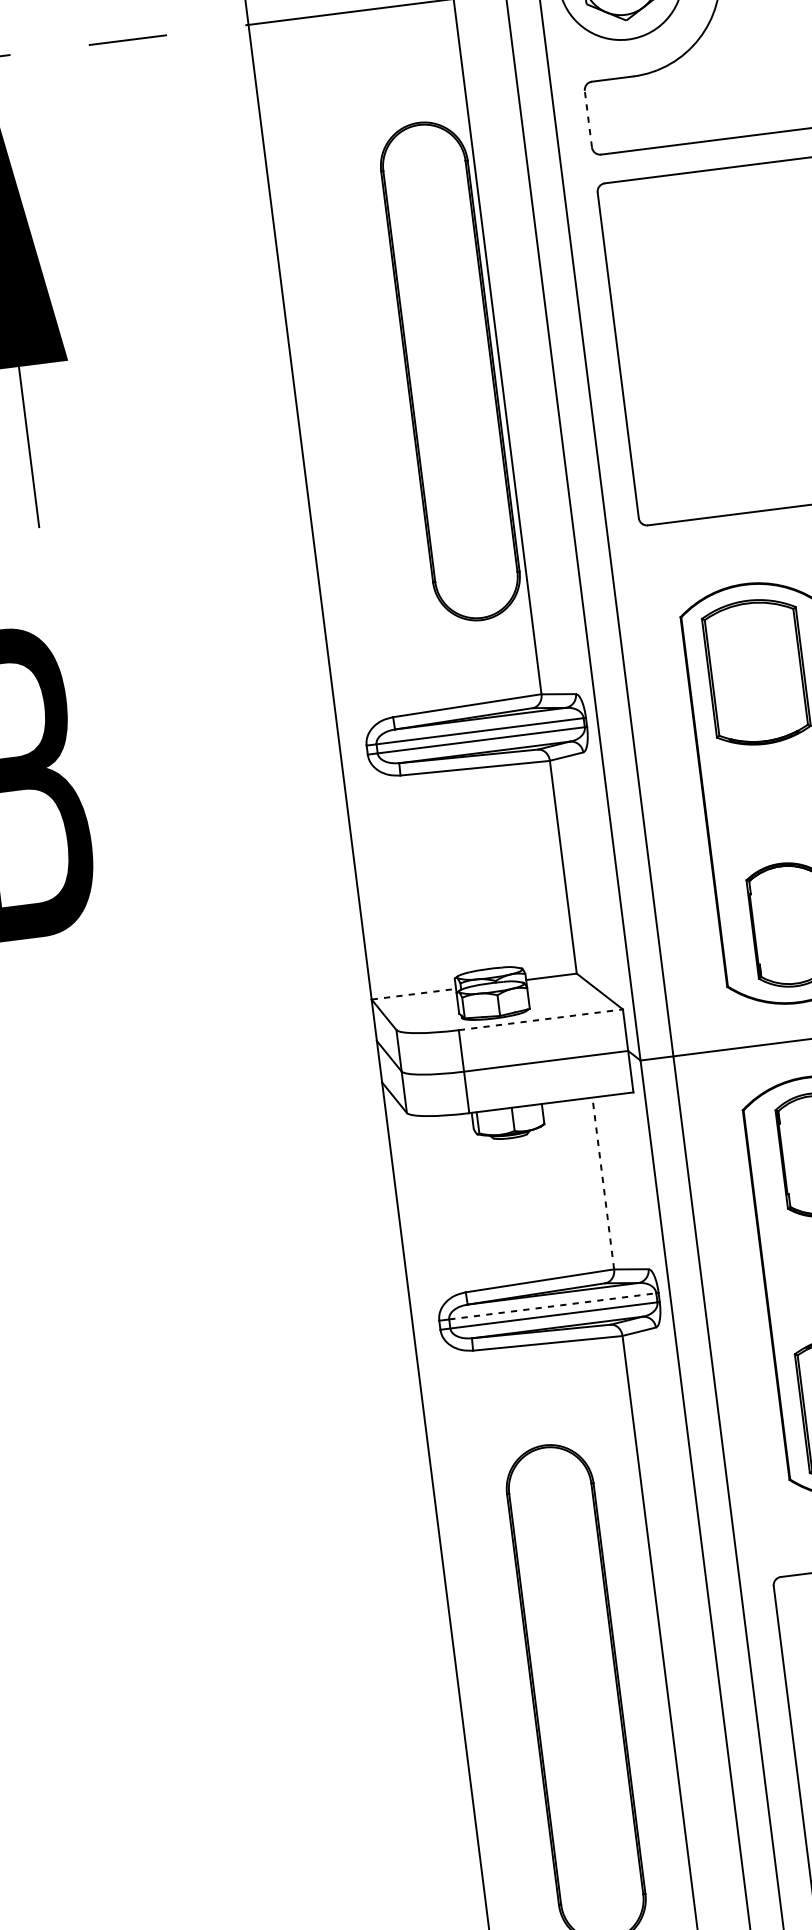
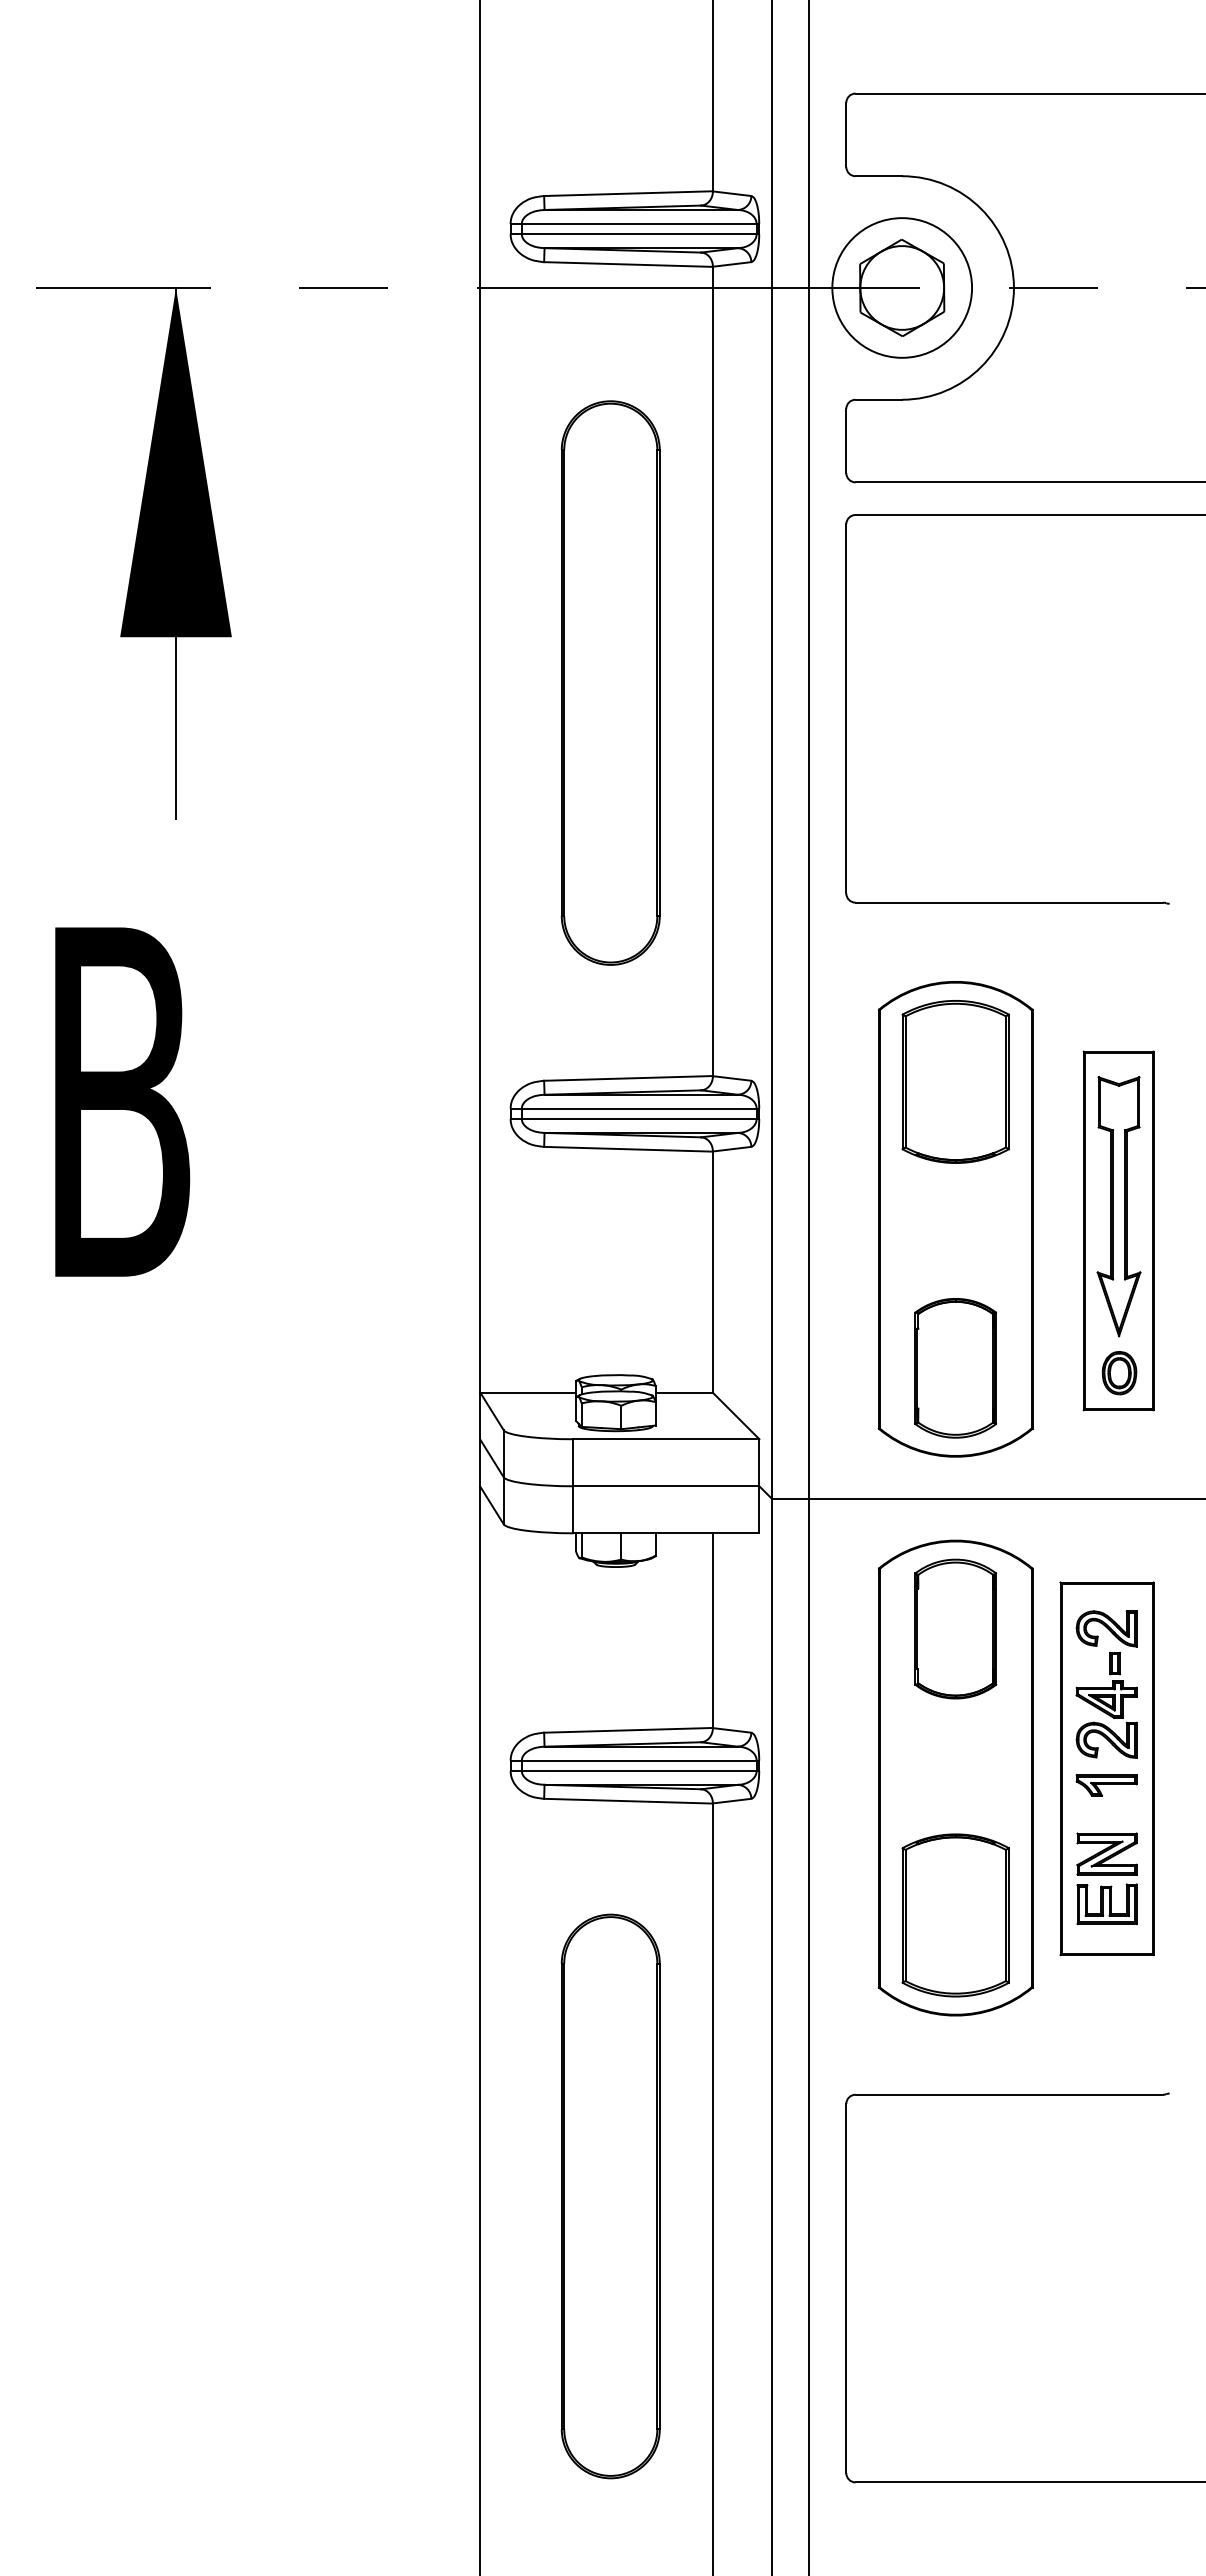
line: (588, 118) -> (846, 440), dashed -> solid
part: (450, 370) -> (610, 682), moved
line: (414, 993) -> (528, 1392), dashed -> solid
line: (541, 1020) -> (666, 1439), dashed -> solid
line: (602, 1183) -> (712, 1630), dashed -> solid
line: (553, 1306) -> (639, 1760), dashed -> solid

